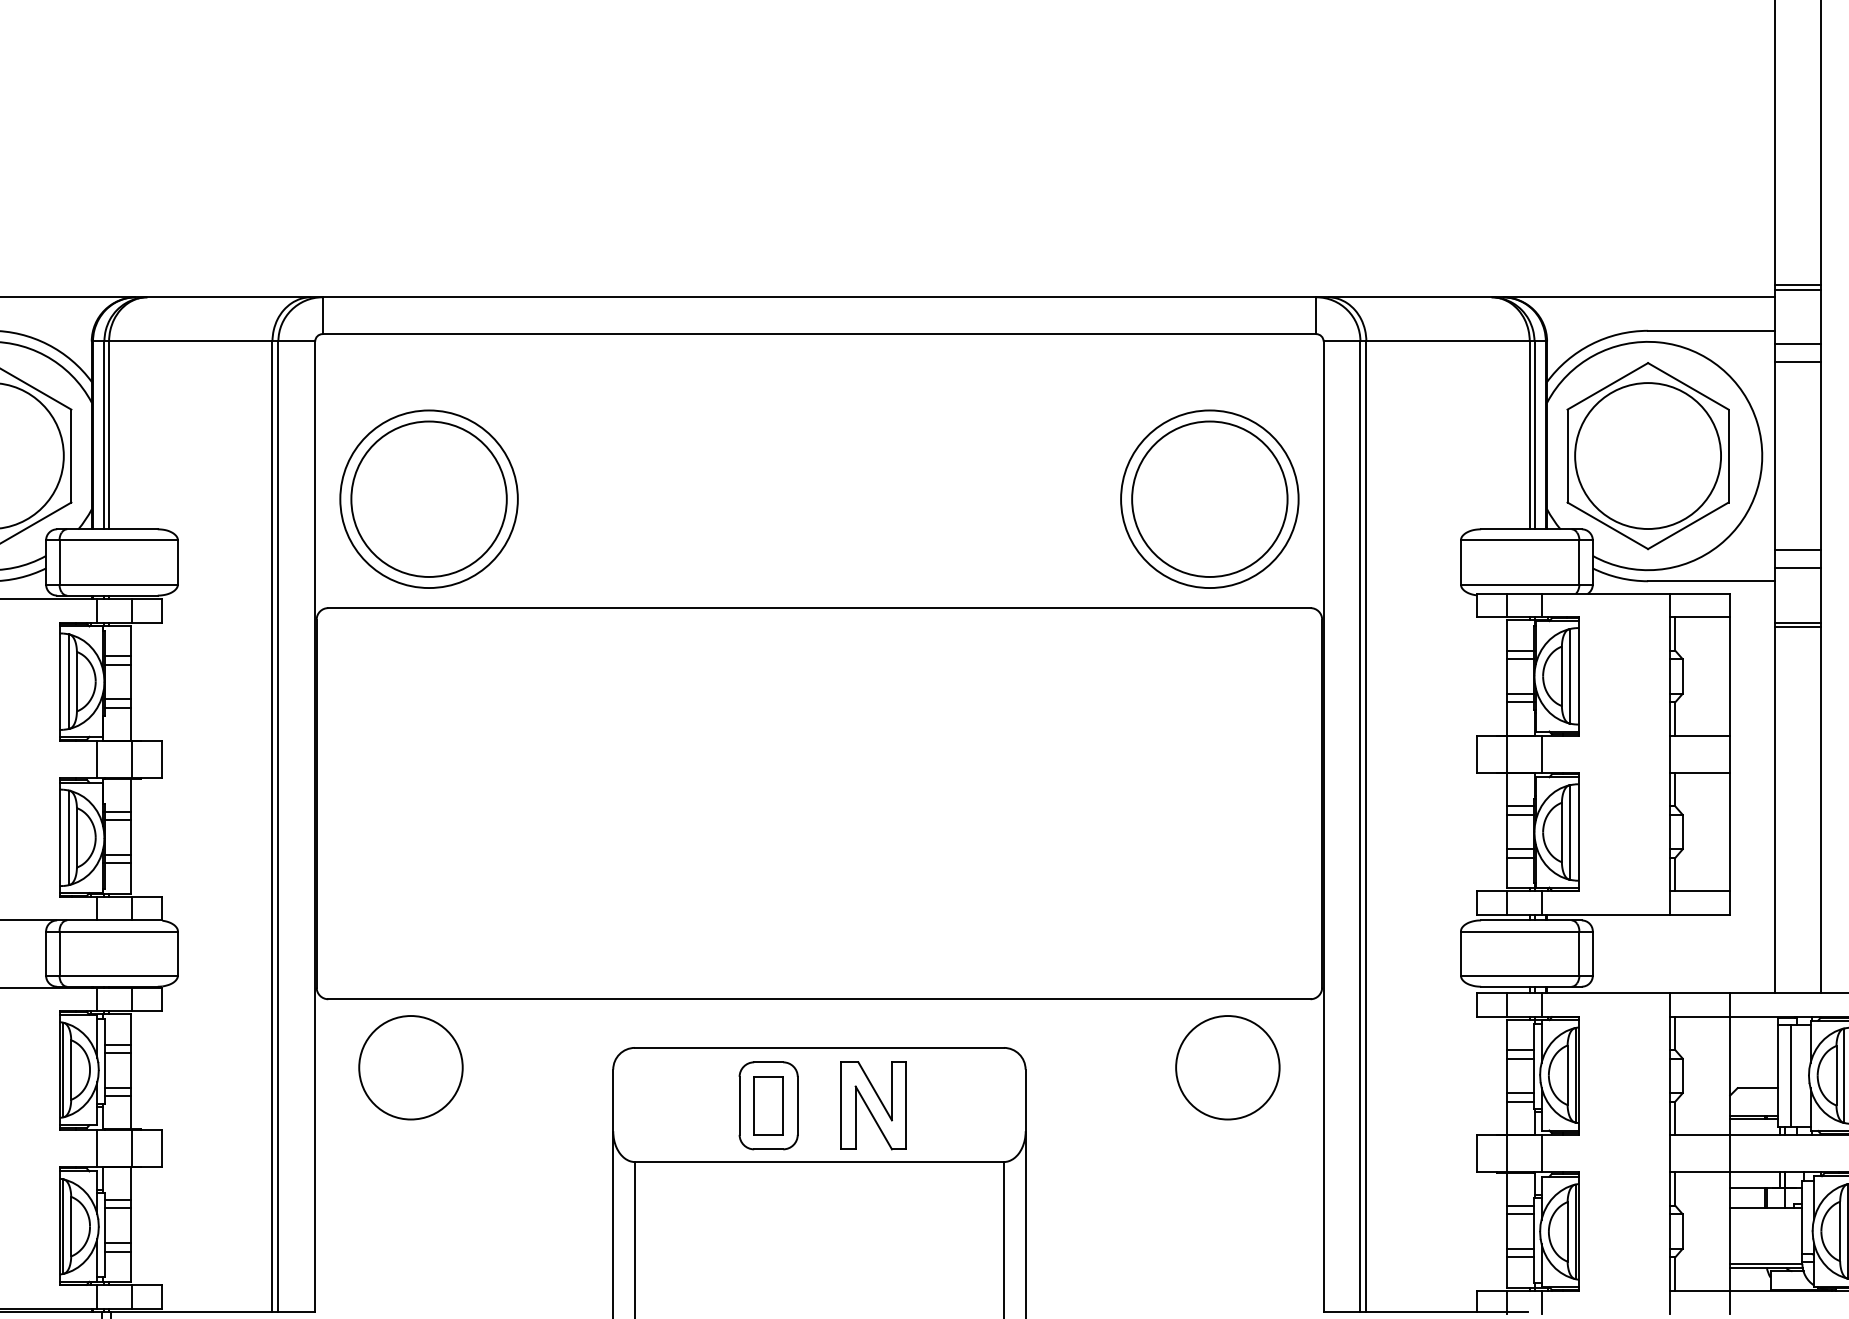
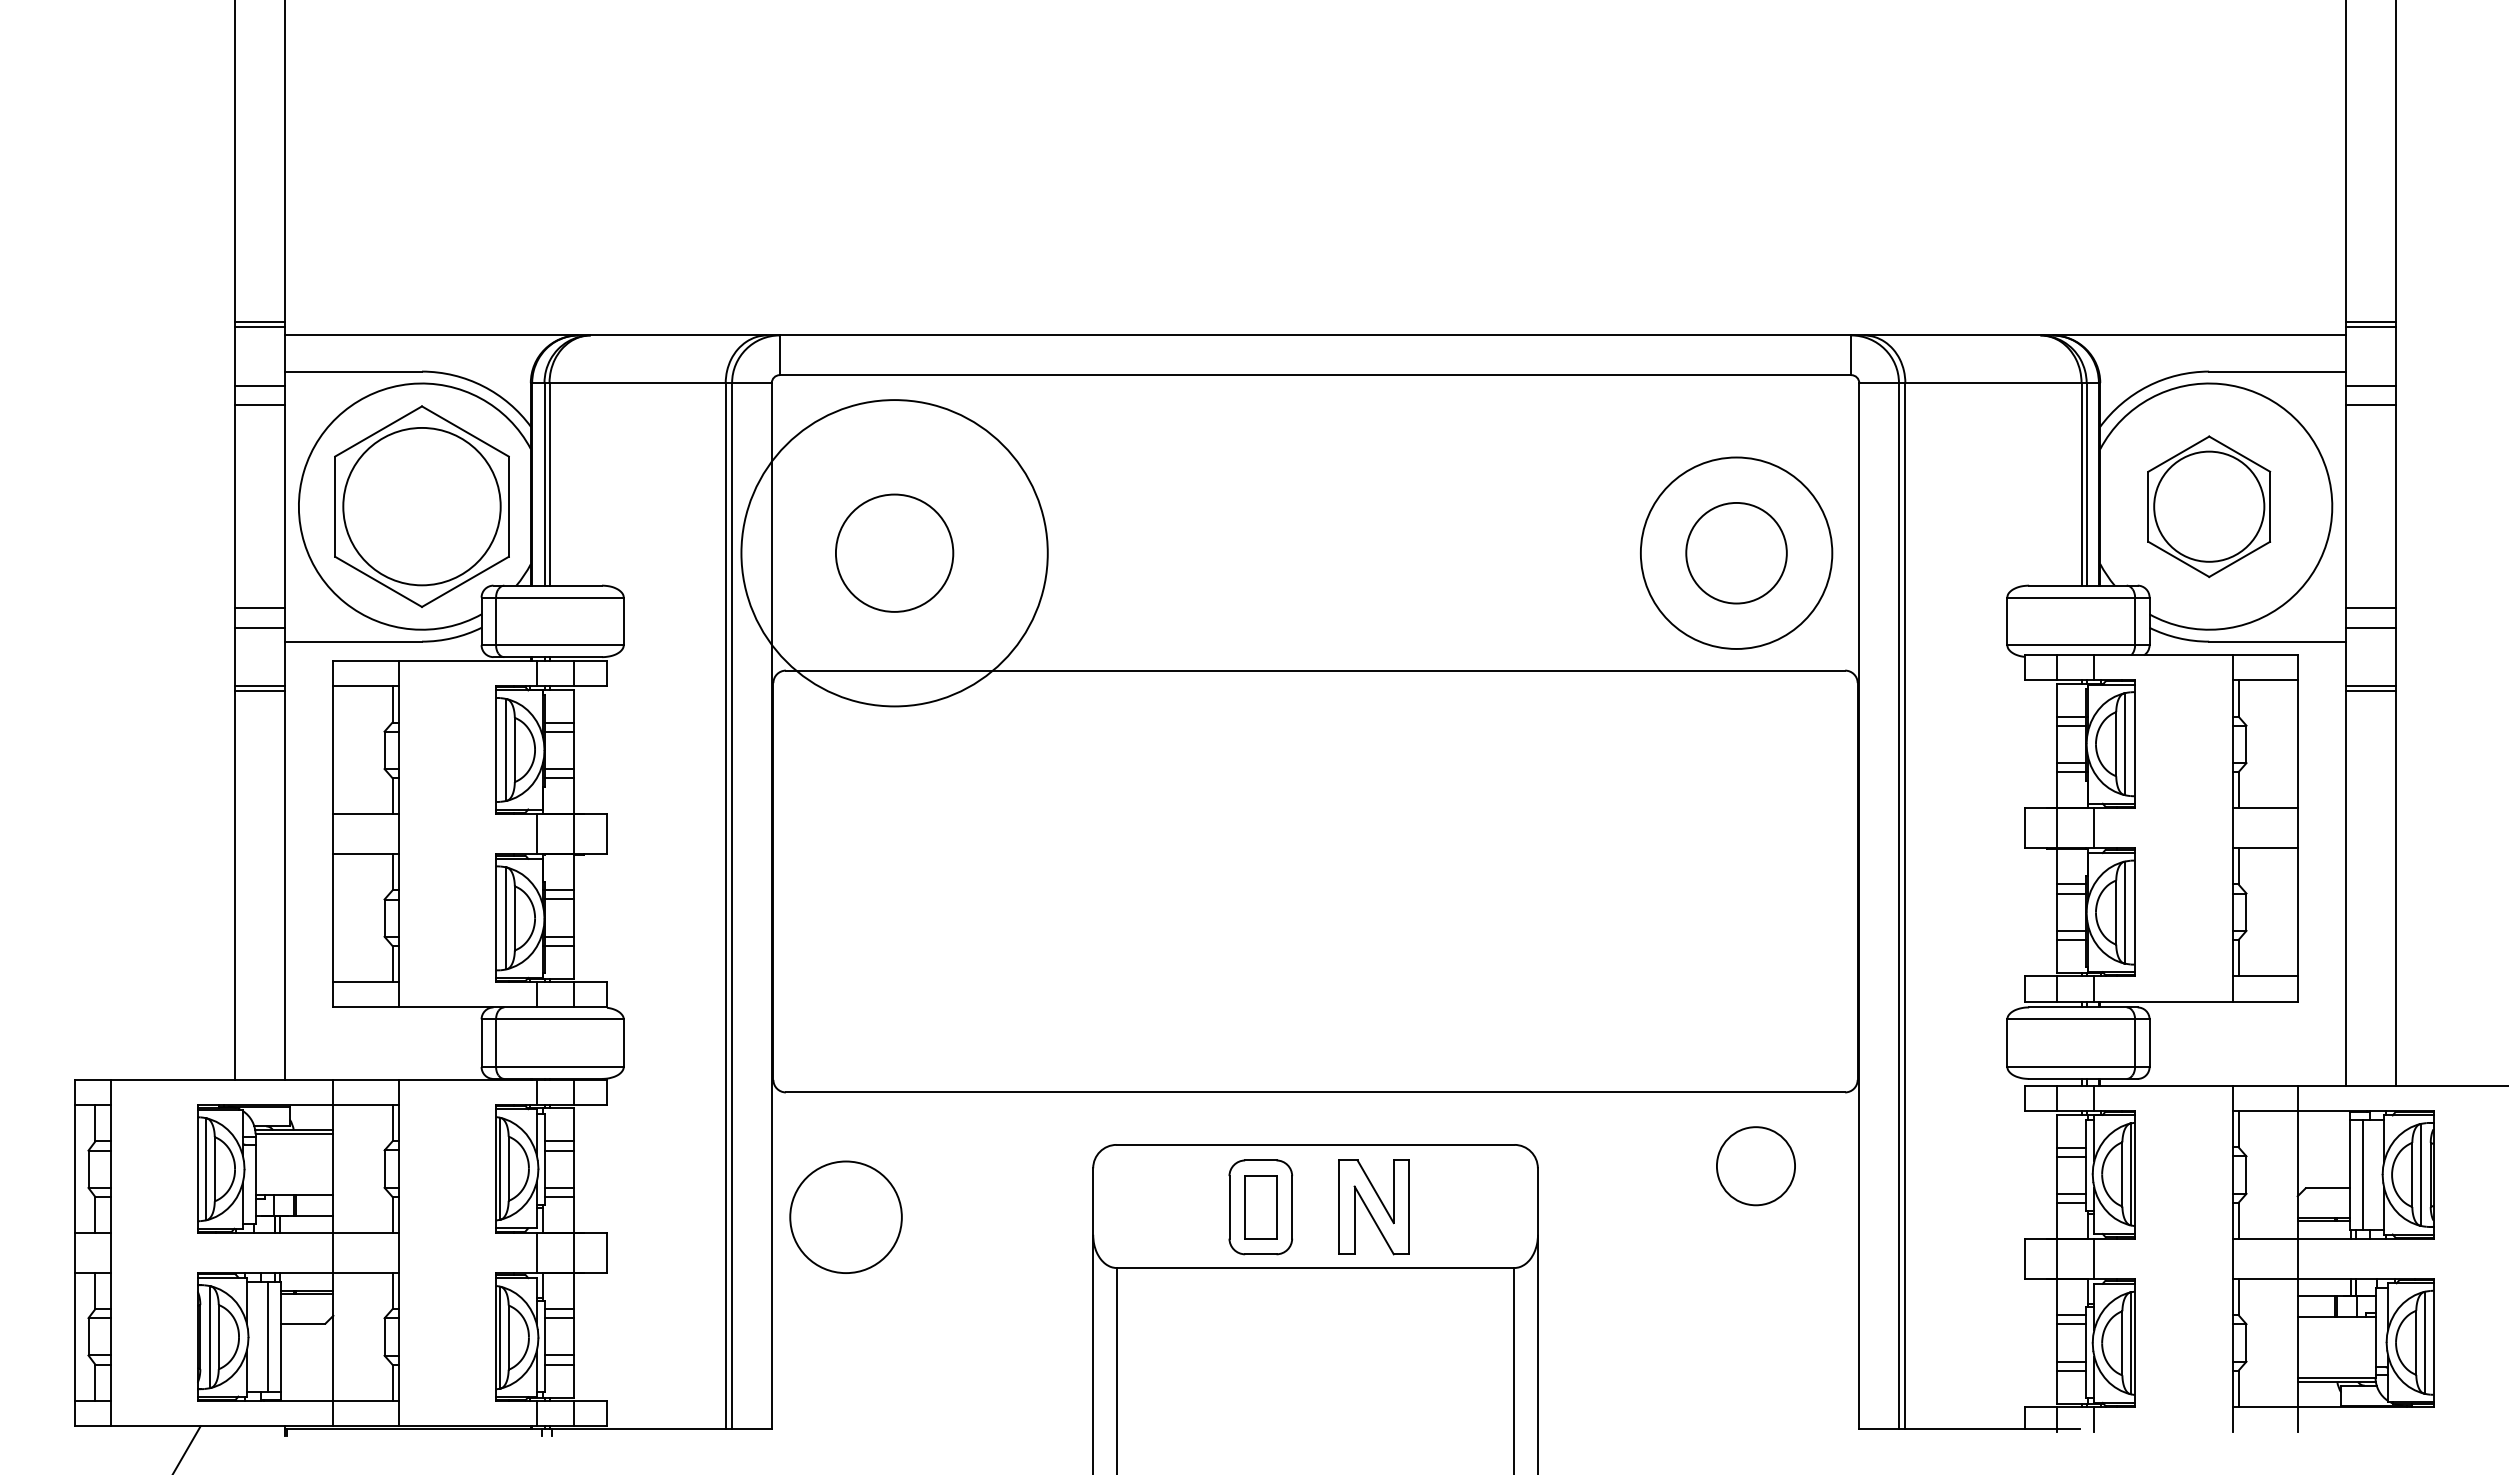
part: (1648, 455) -> (2209, 506), size x0.7
circle: (428, 498) -> (894, 552), size x1.6
circle: (428, 499) -> (894, 553), size x0.7
circle: (1209, 499) -> (1736, 553), size x0.6
circle: (410, 1067) -> (845, 1216), moved
circle: (1227, 1067) -> (1755, 1165), size x0.7

